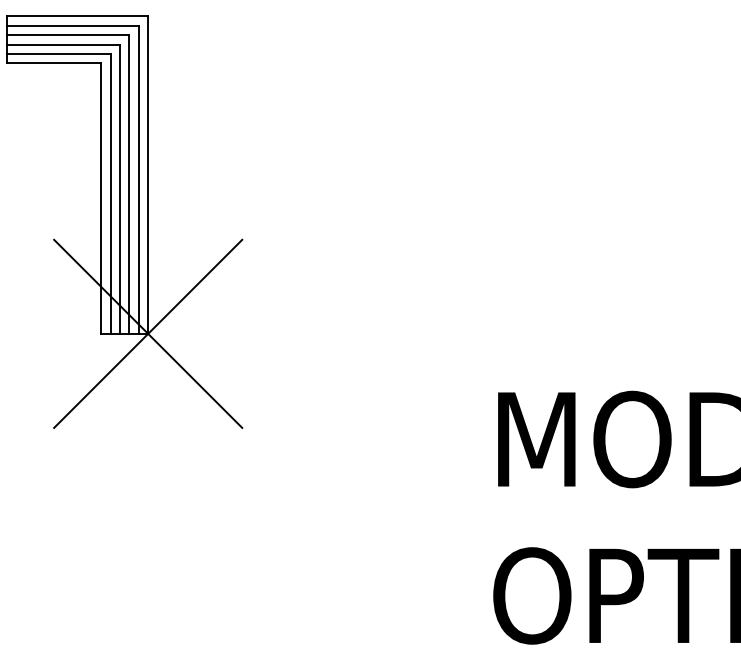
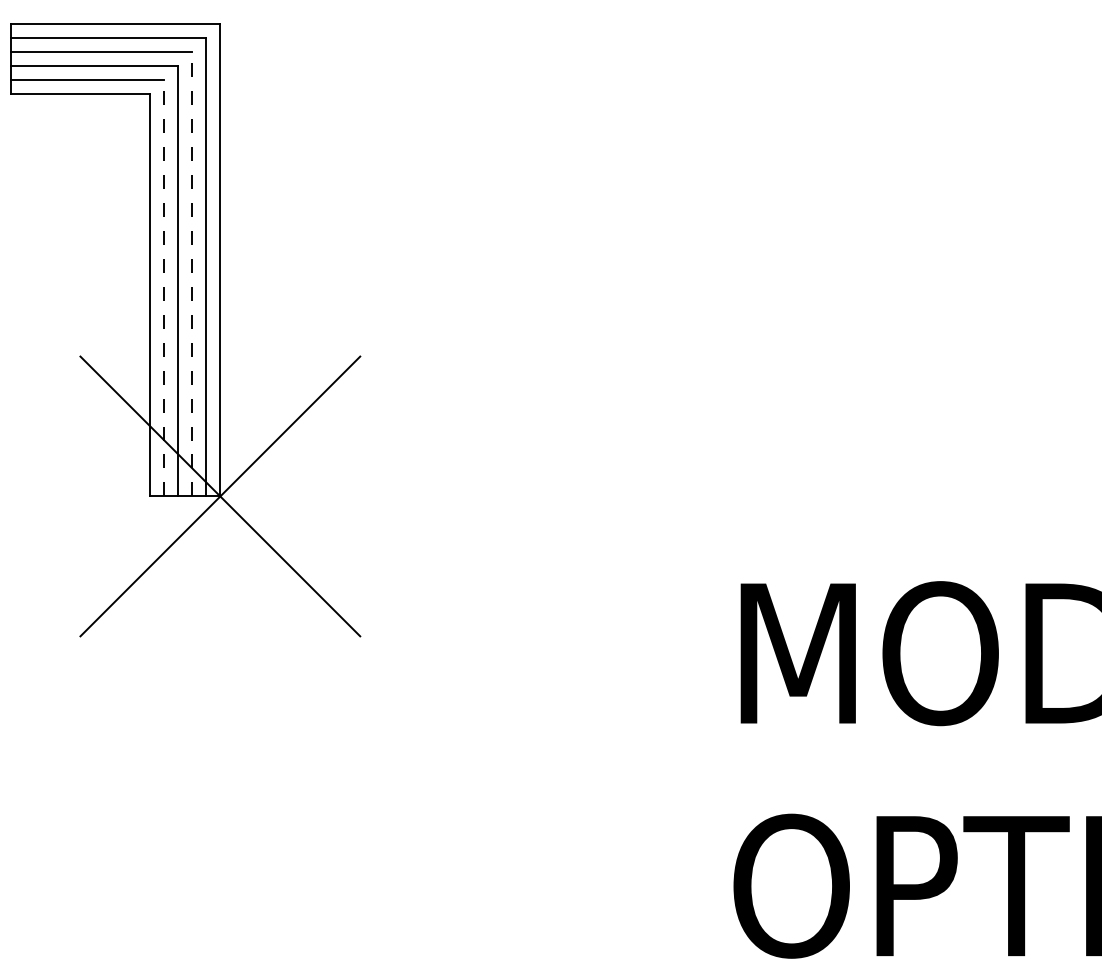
line: (129, 184) -> (192, 274), solid -> dashed
line: (110, 193) -> (164, 287), solid -> dashed

